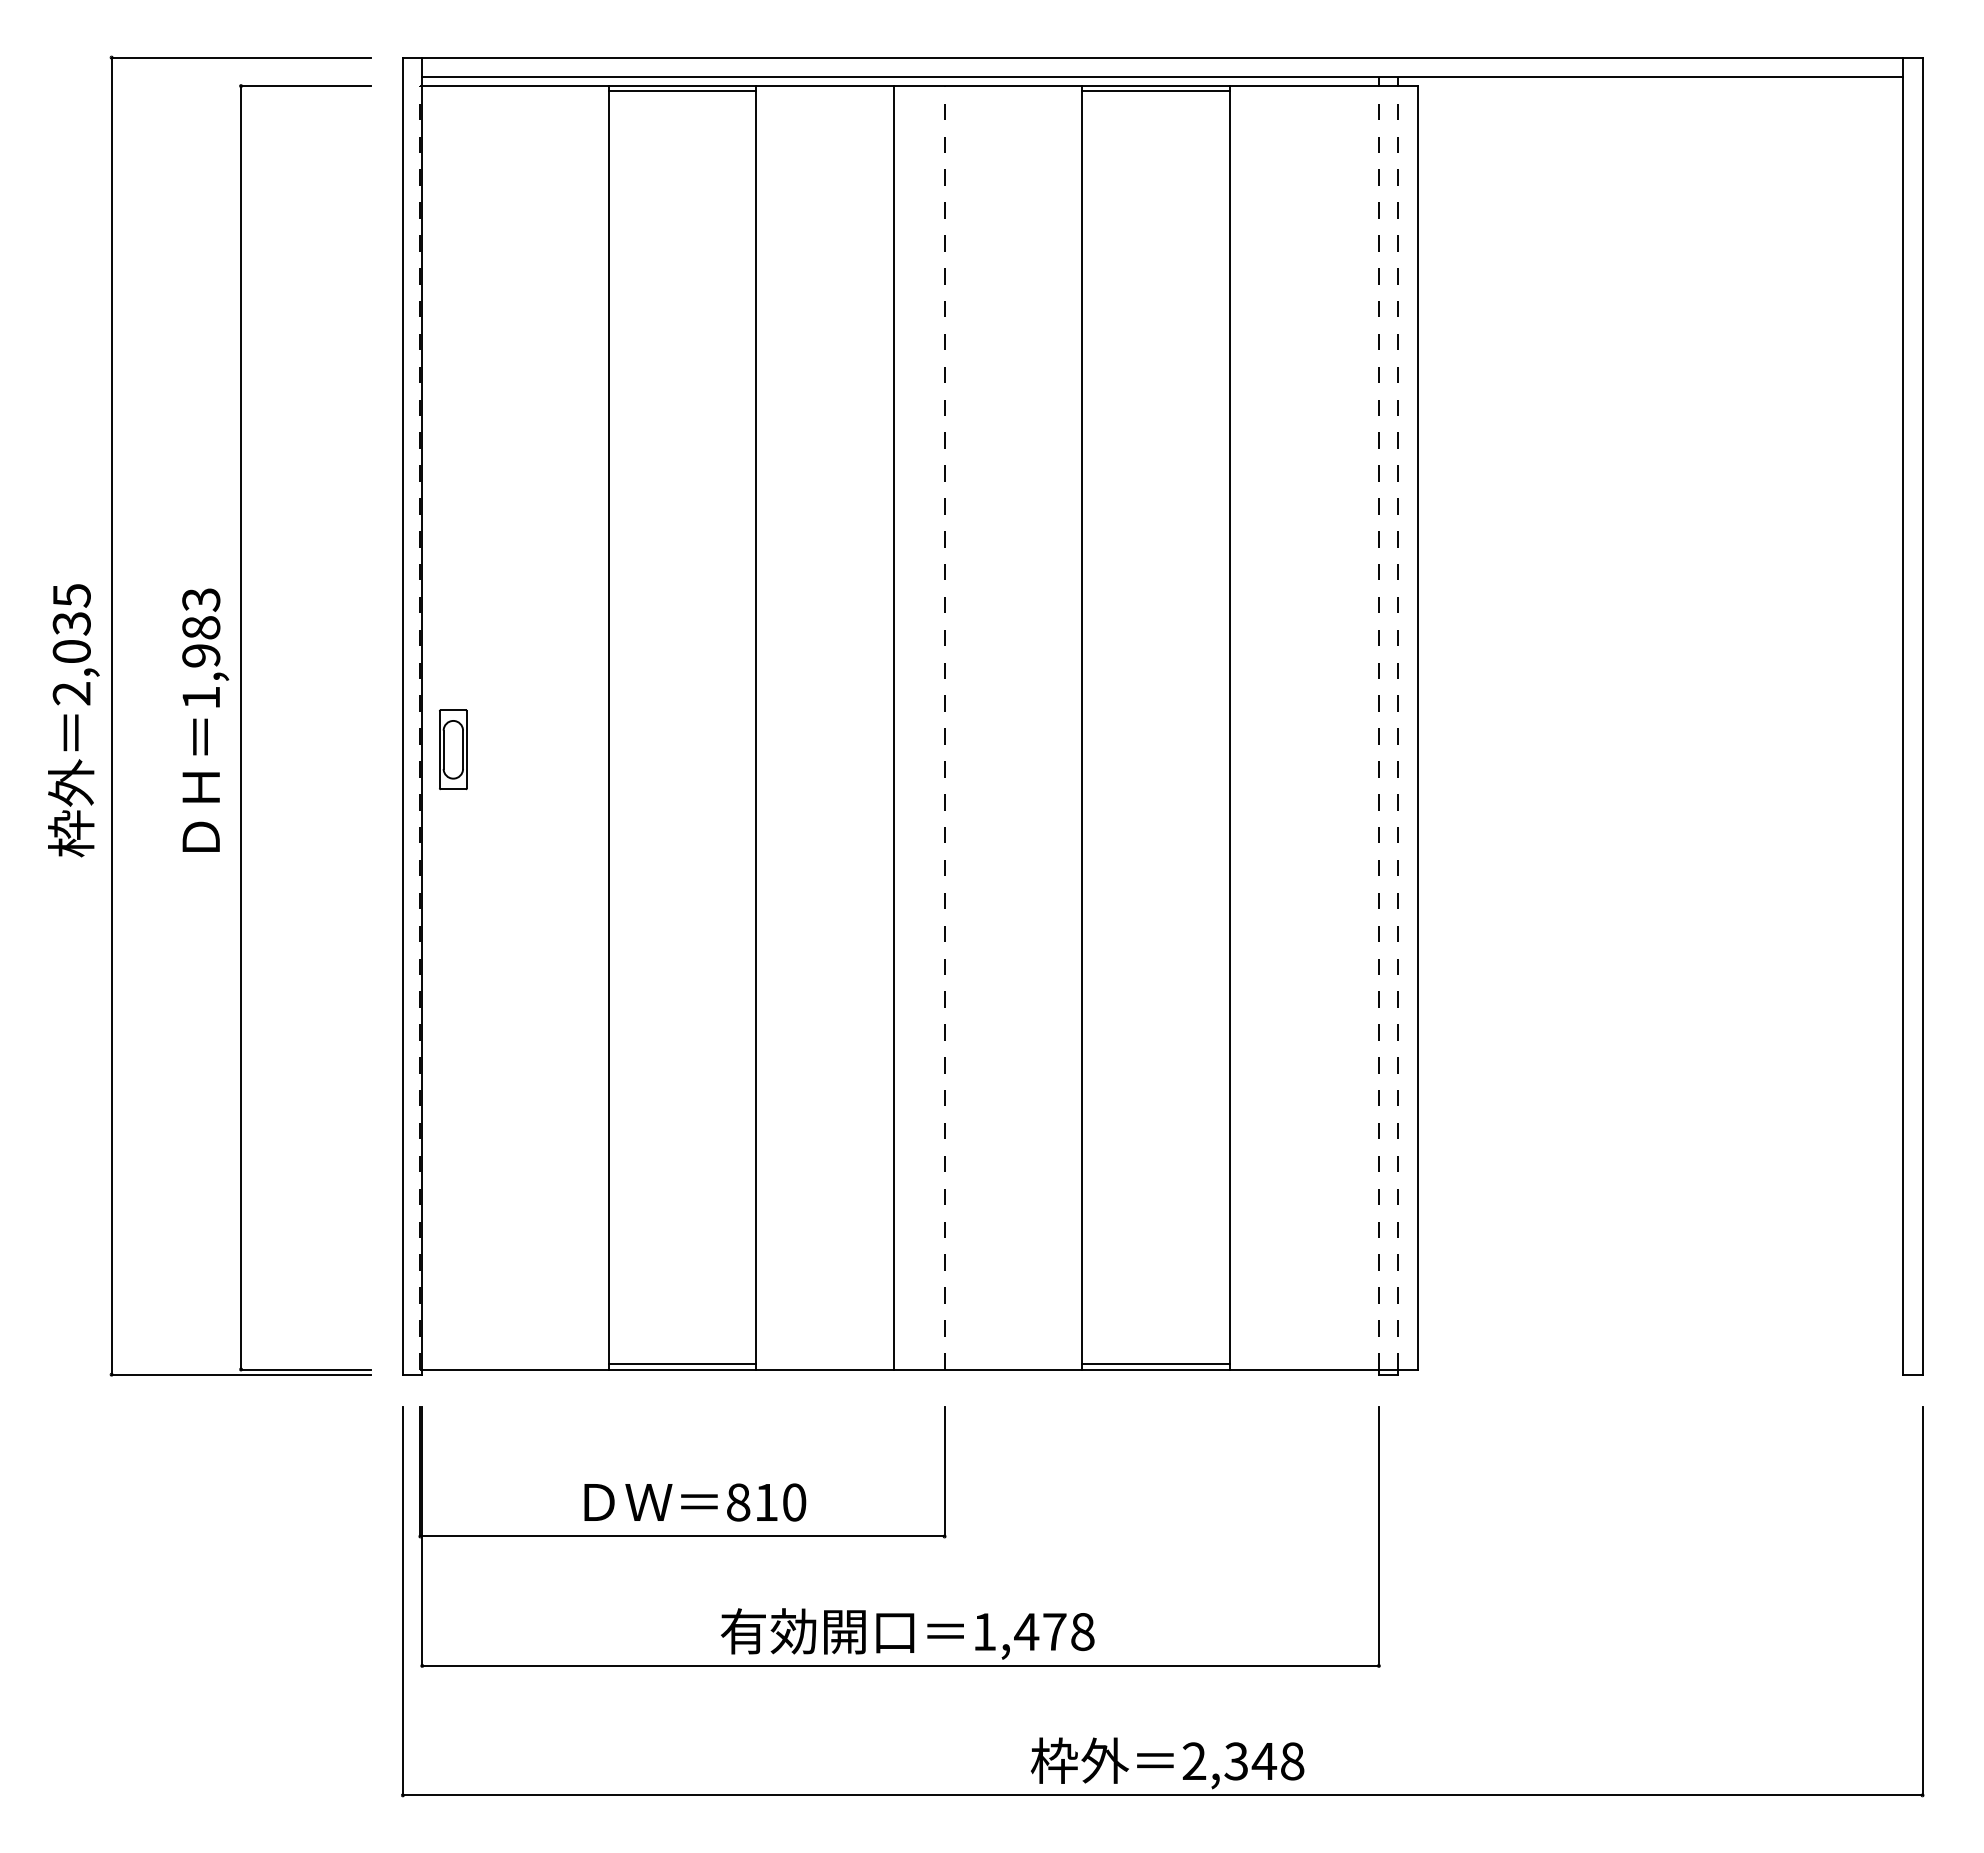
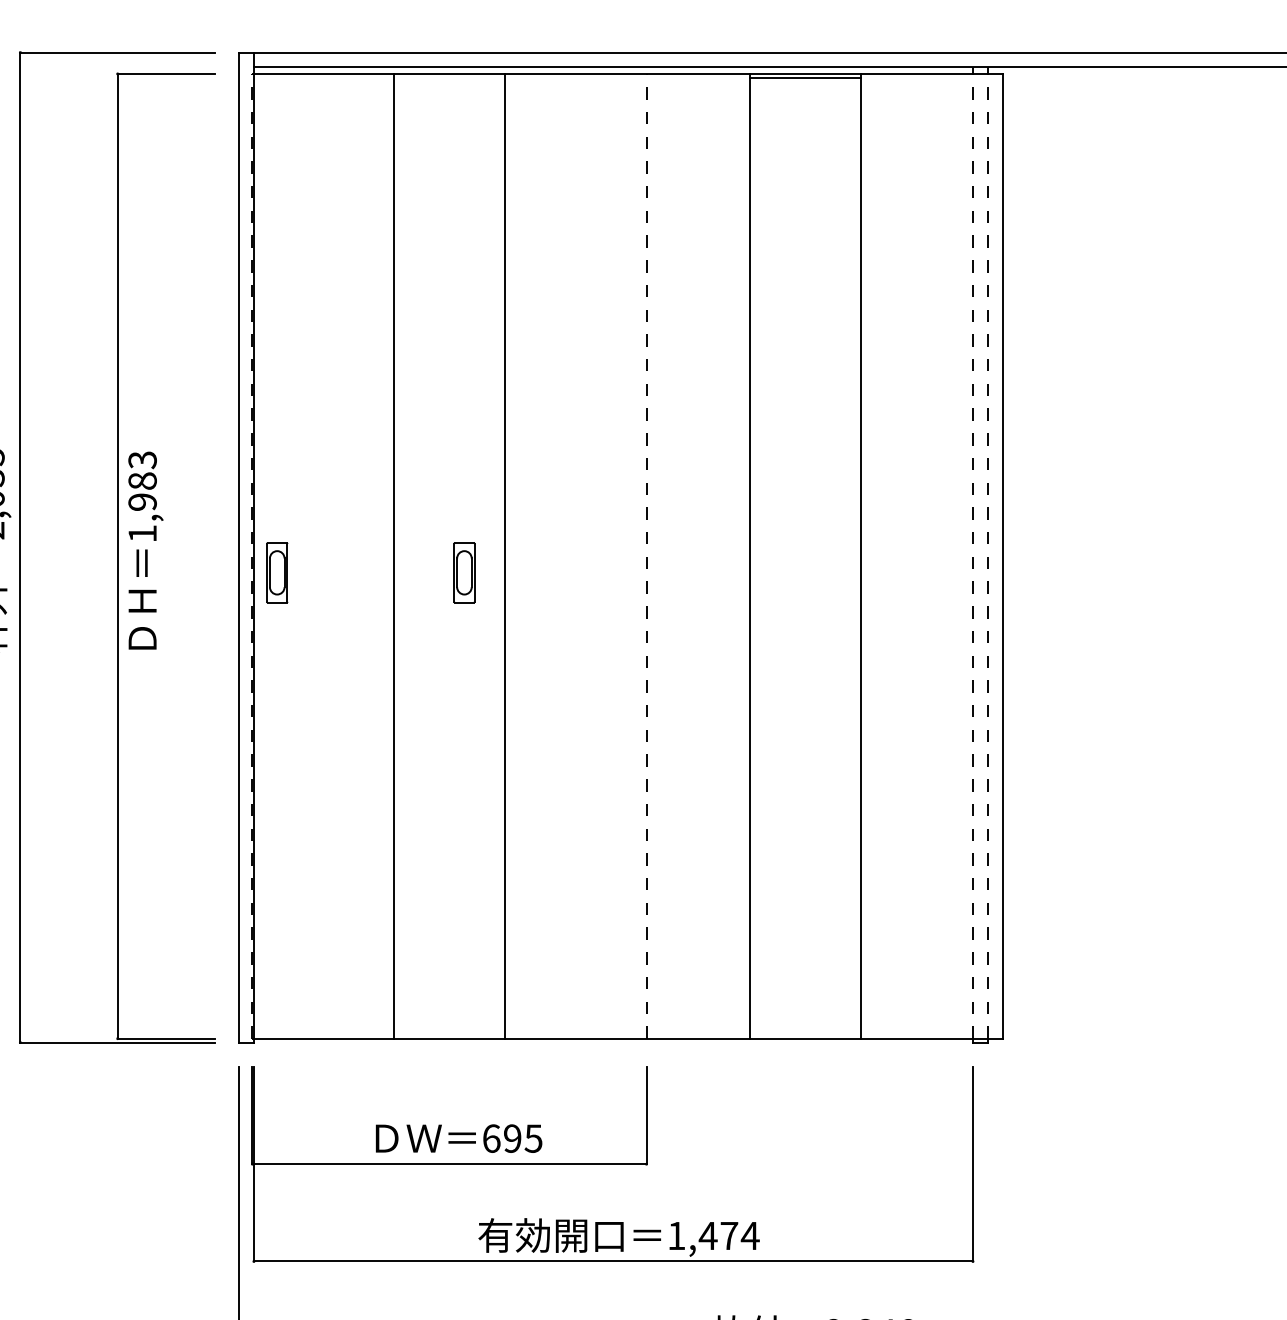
line: (682, 91) -> (449, 78), removed
text: (205, 719) -> (145, 550), moved
line: (894, 727) -> (608, 556), removed
part: (702, 749) -> (464, 572), added
line: (682, 1364) -> (449, 1034), removed
line: (1156, 1364) -> (805, 1034), removed
text: (766, 1502) -> (512, 1138), 810 -> 695
text: (1082, 1632) -> (750, 1236), 1,478 -> 1,474

